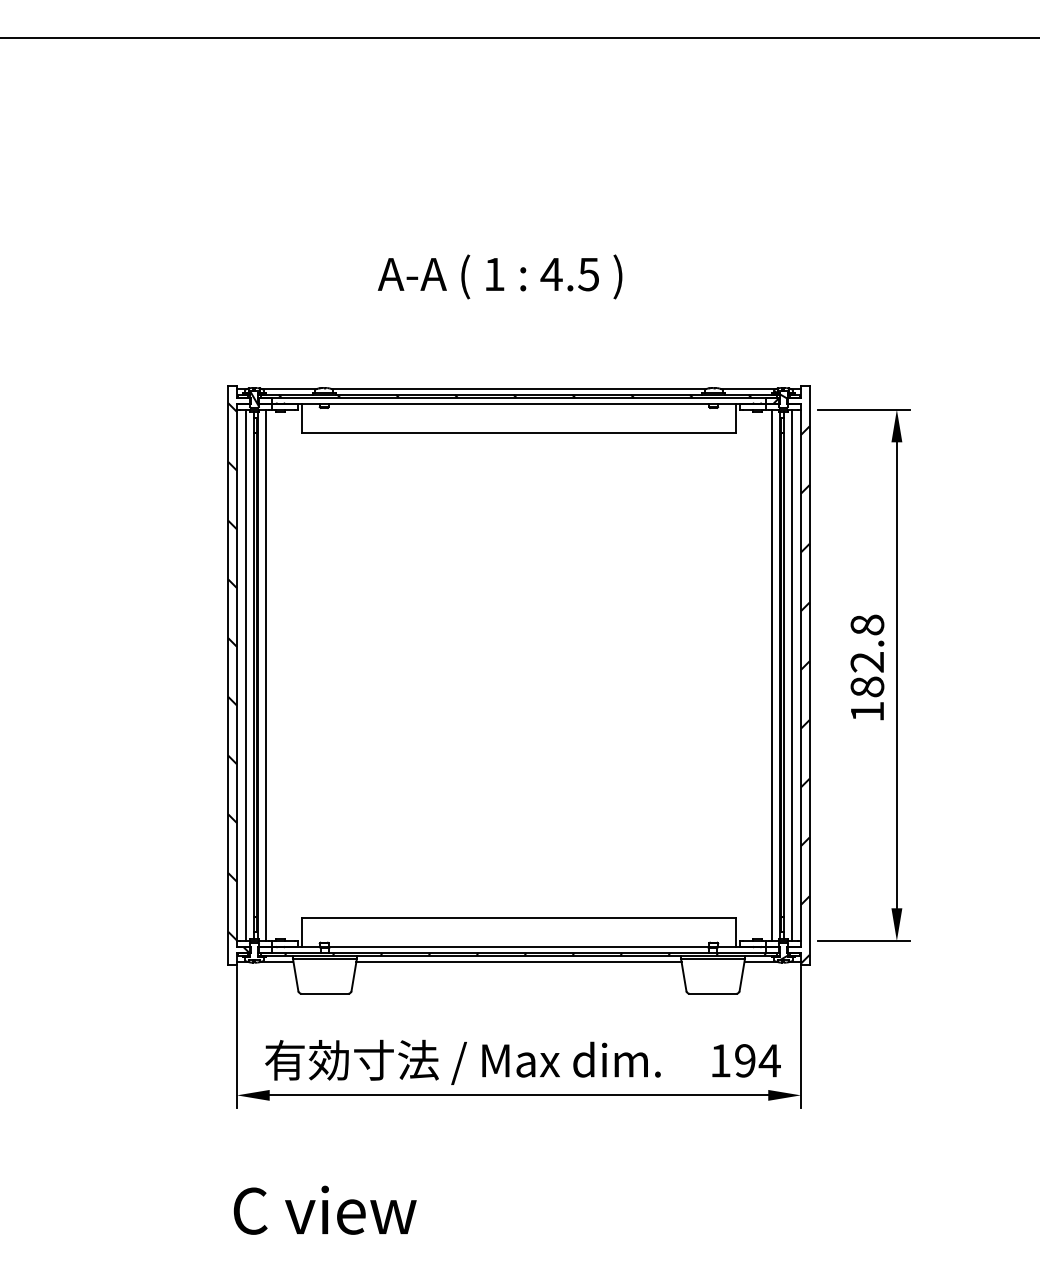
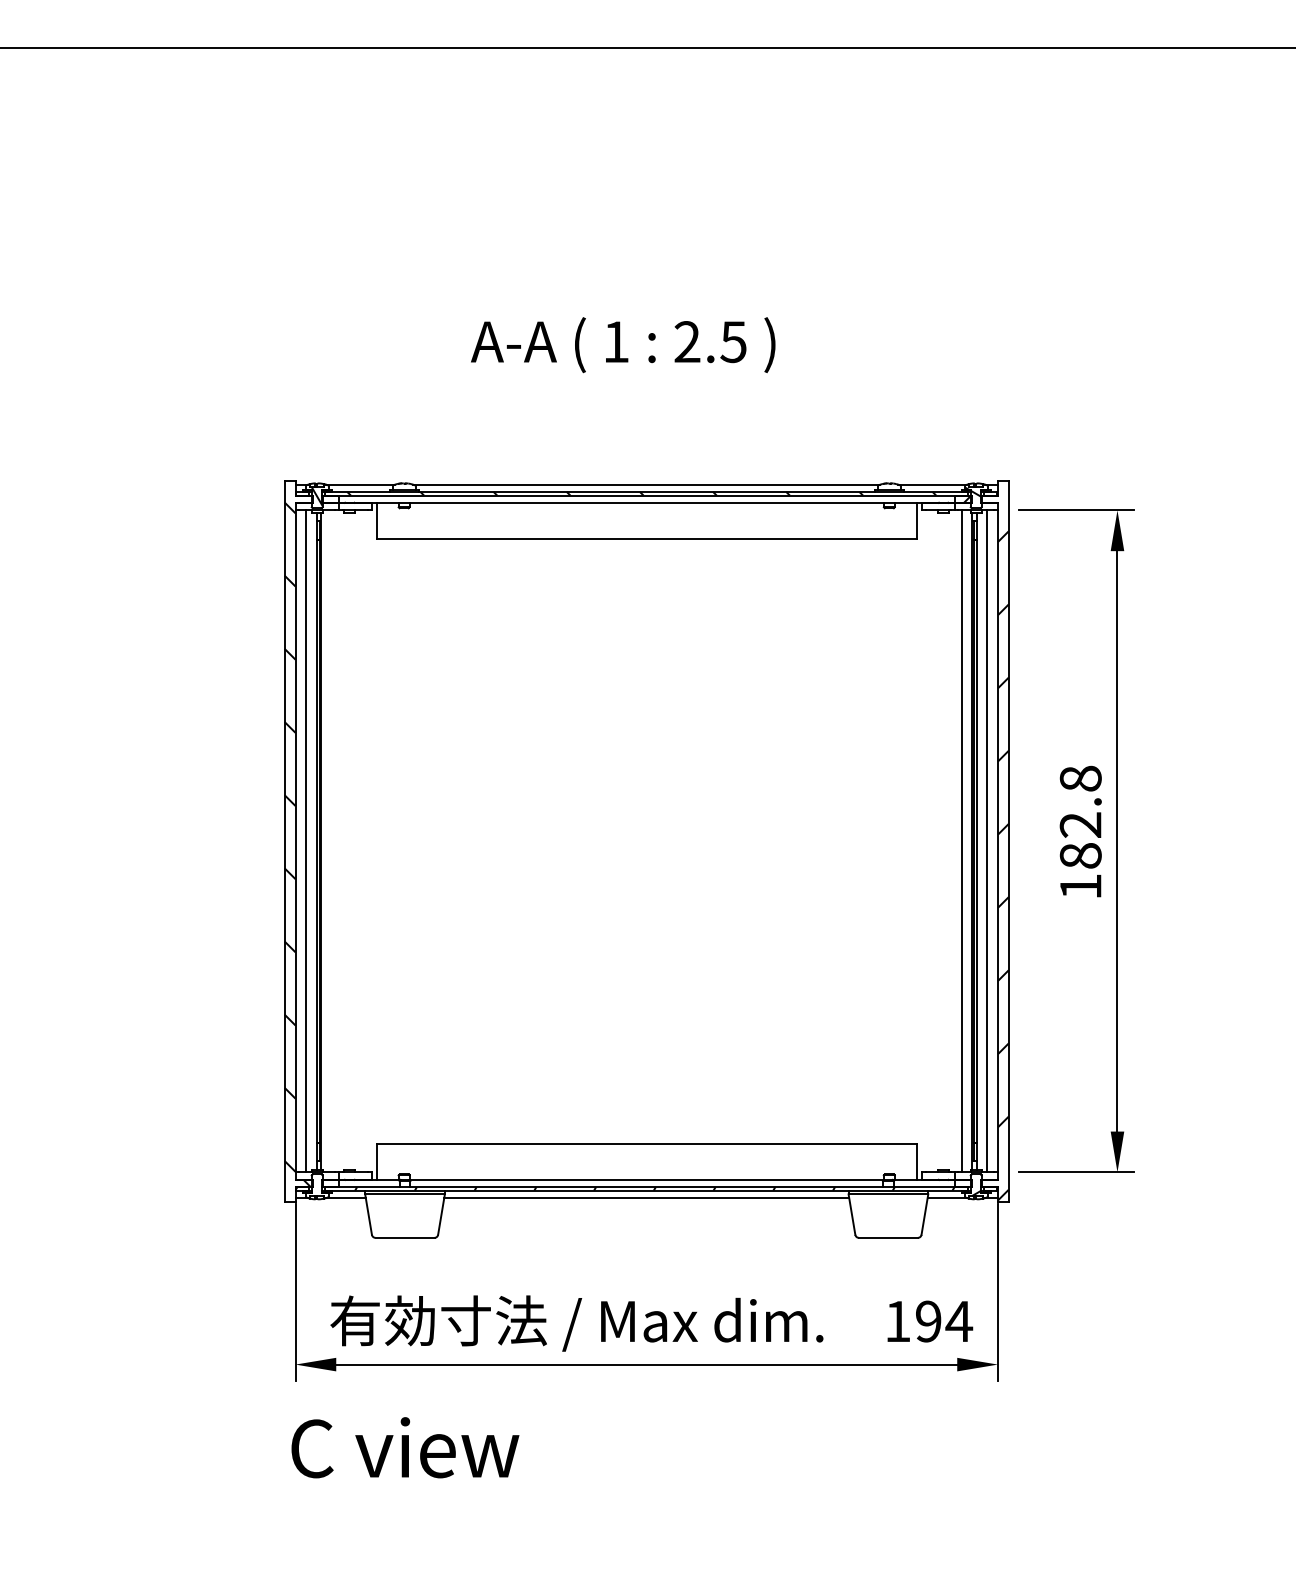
text: (551, 274) -> (687, 341), 4.5 -> 2.5
line: (265, 675) -> (331, 841), removed
text: (325, 1210) -> (405, 1447), moved

